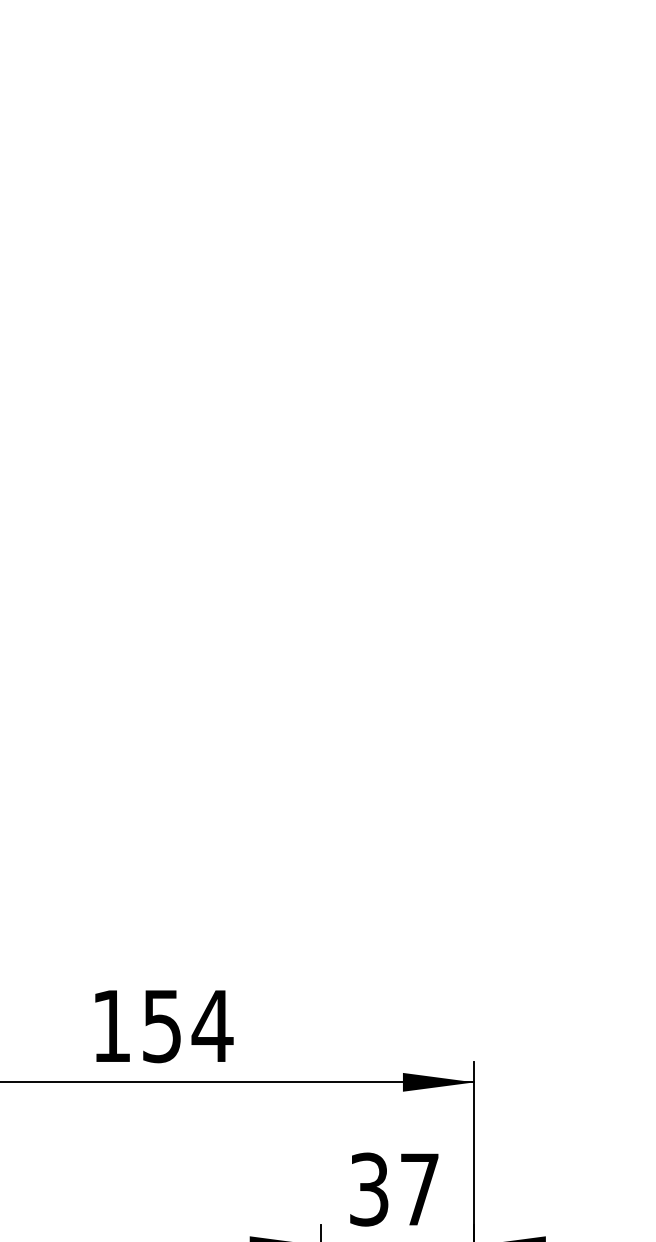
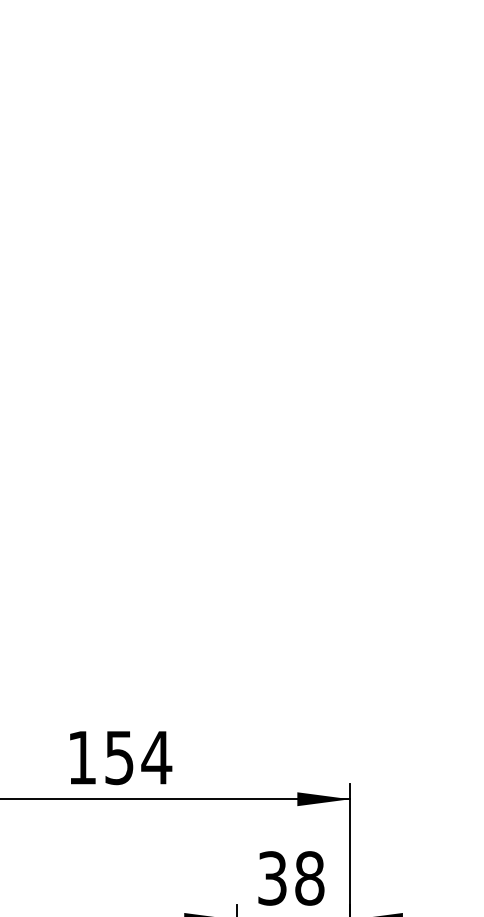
text: (419, 1189) -> (309, 878), 37 -> 38

